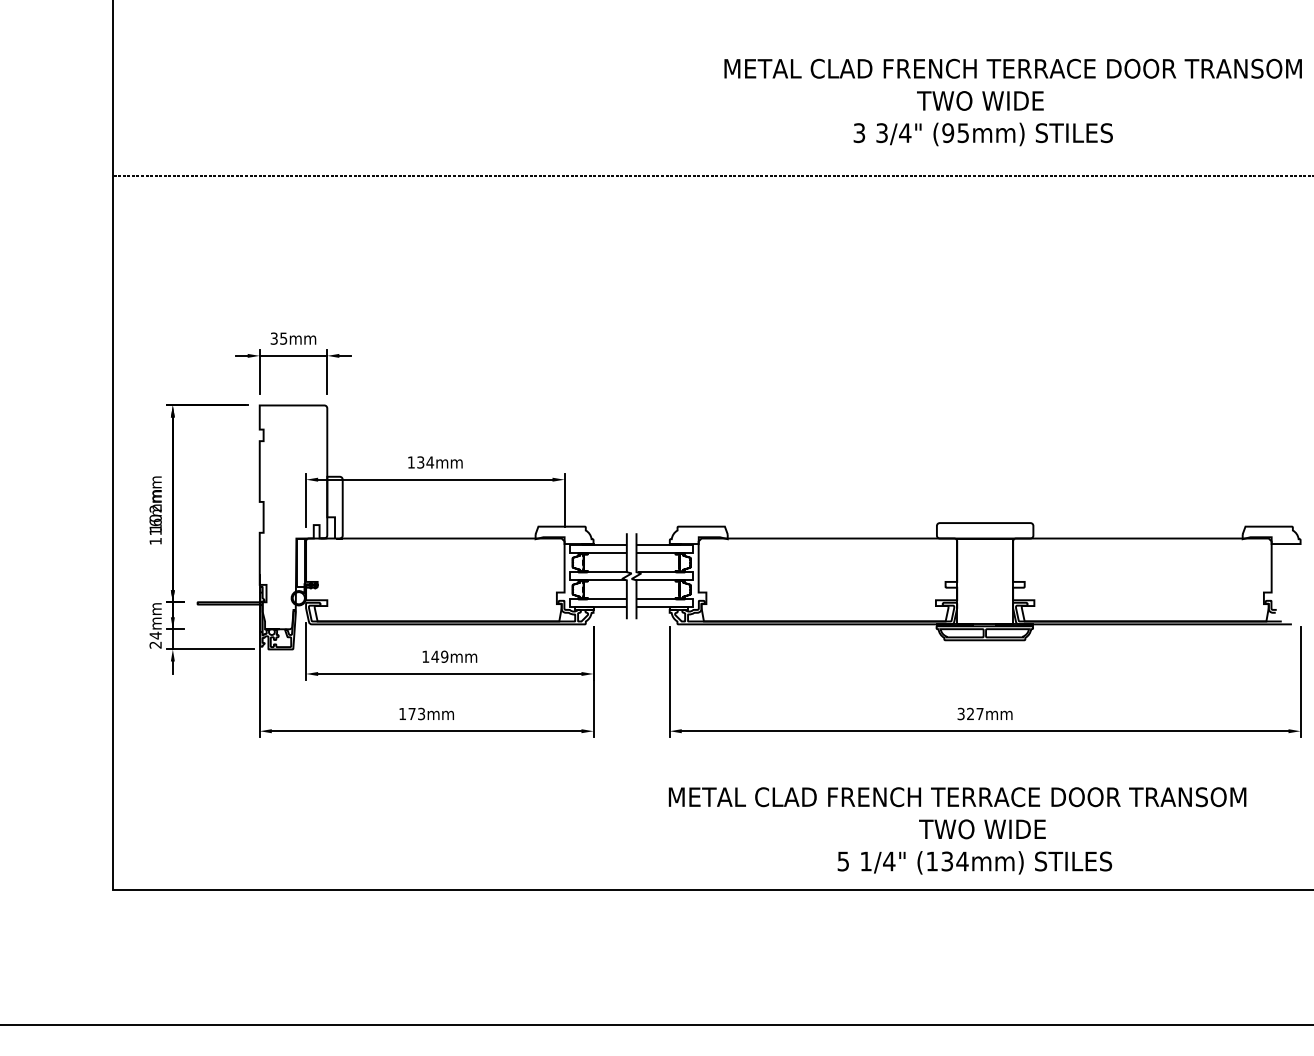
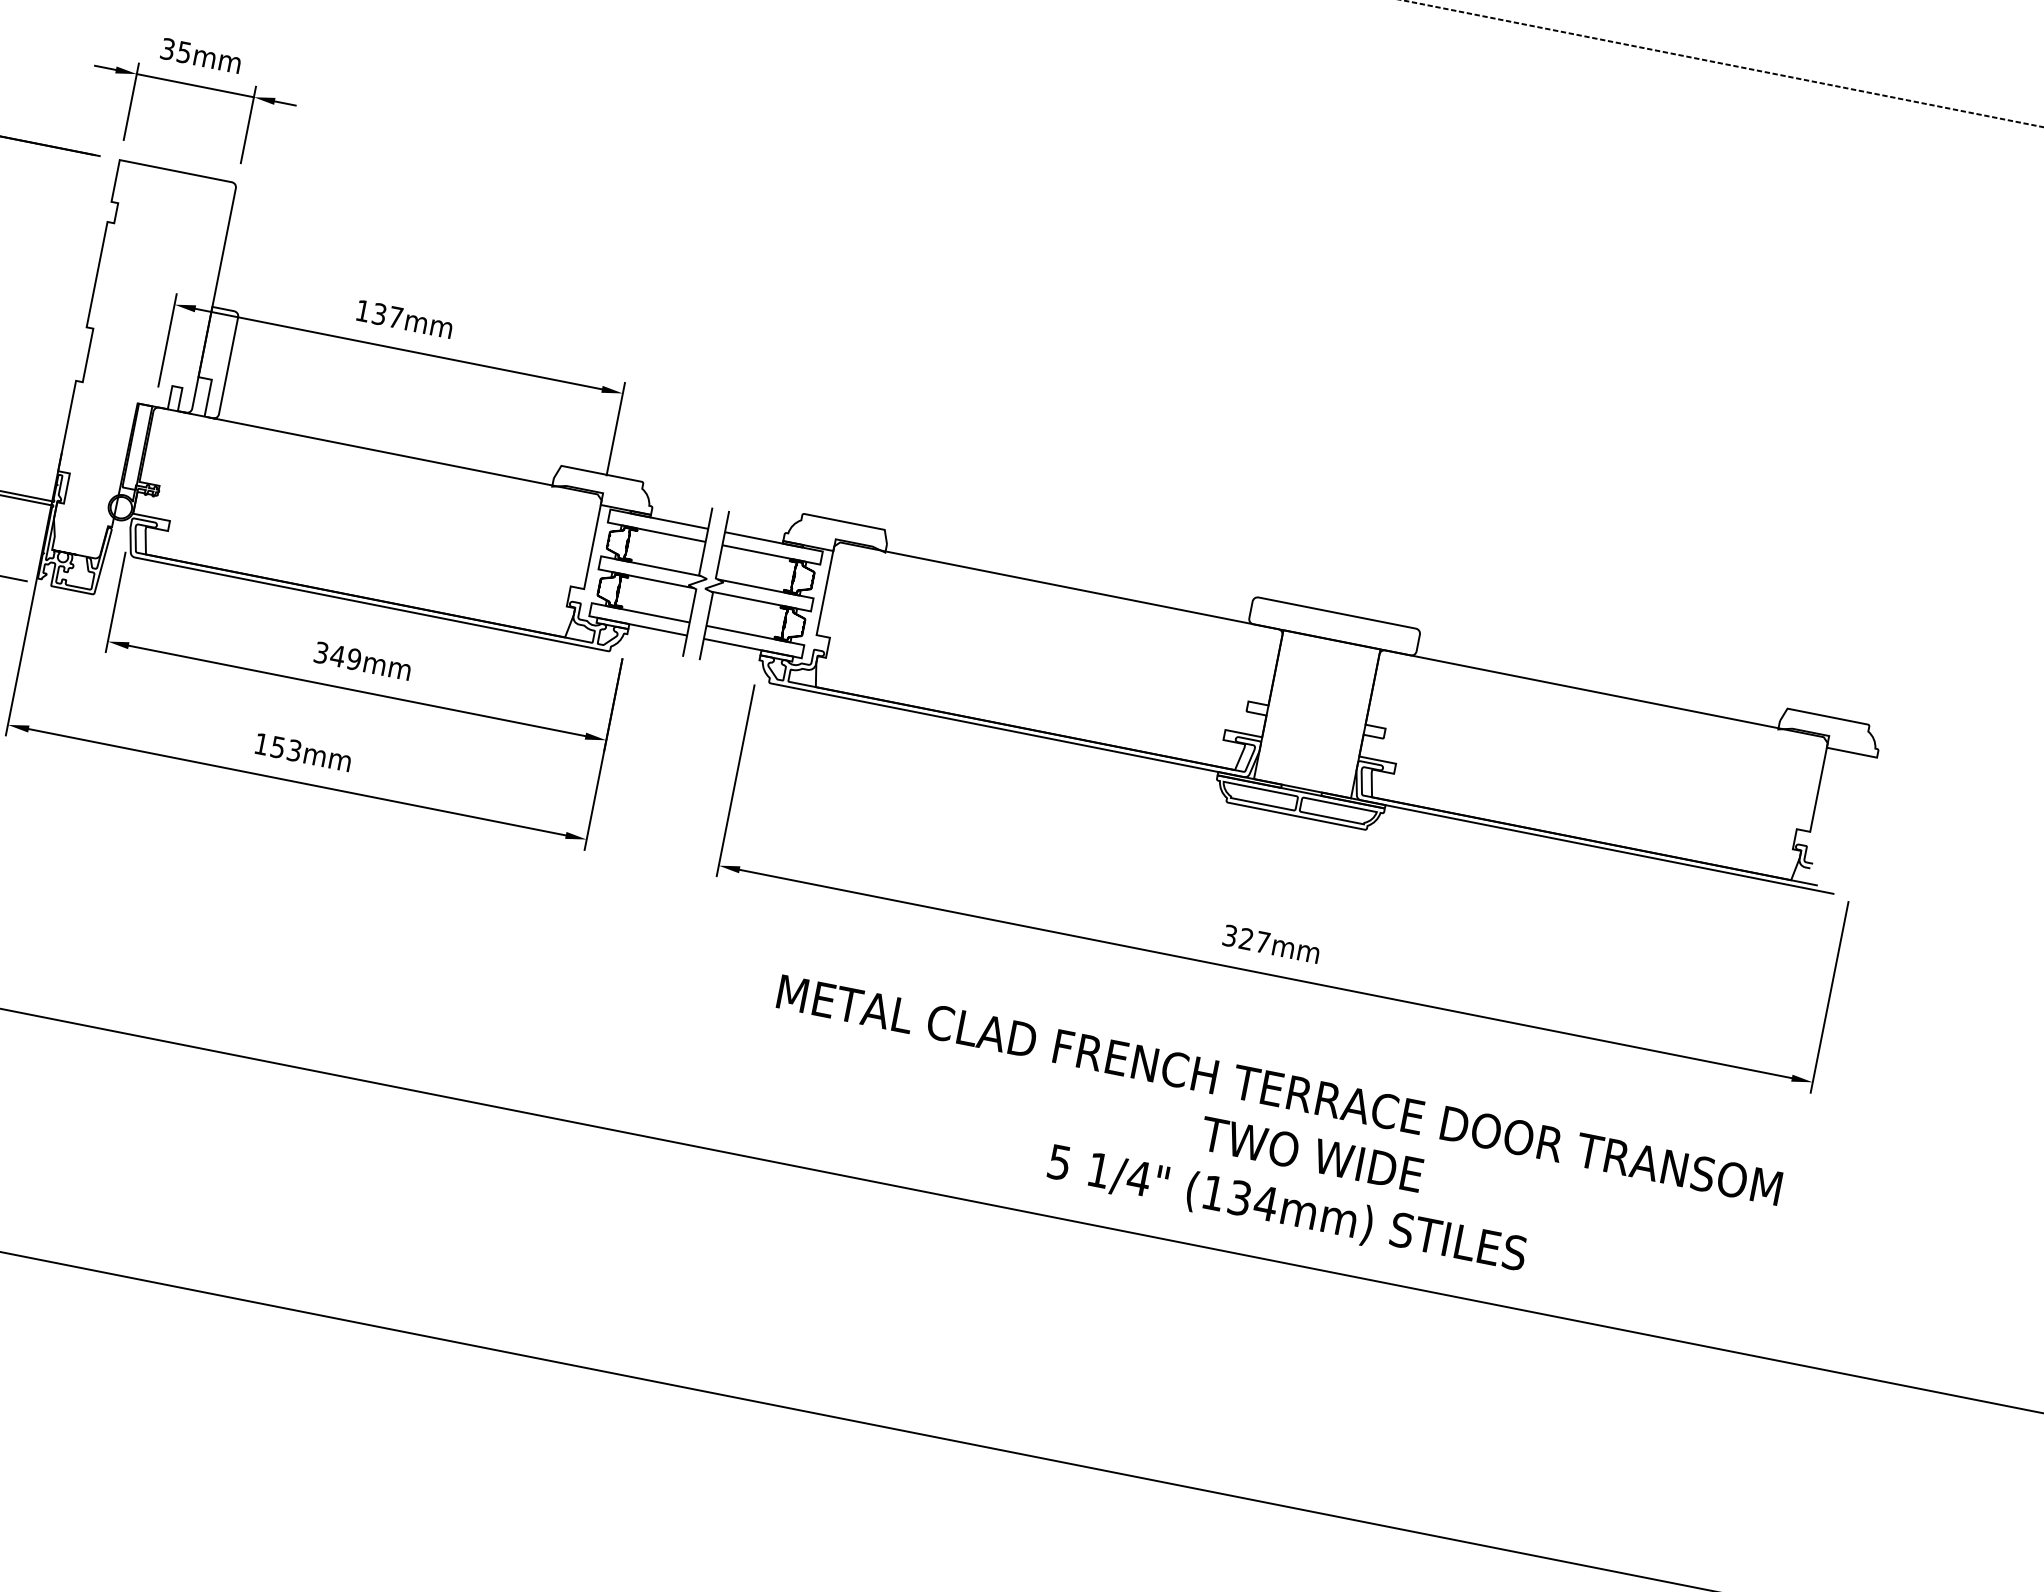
text: (430, 462) -> (396, 317), 134mm -> 137mm
text: (425, 656) -> (321, 652), 149mm -> 349mm
text: (411, 714) -> (276, 748), 173mm -> 153mm
text: (957, 830) -> (1268, 1147), moved

